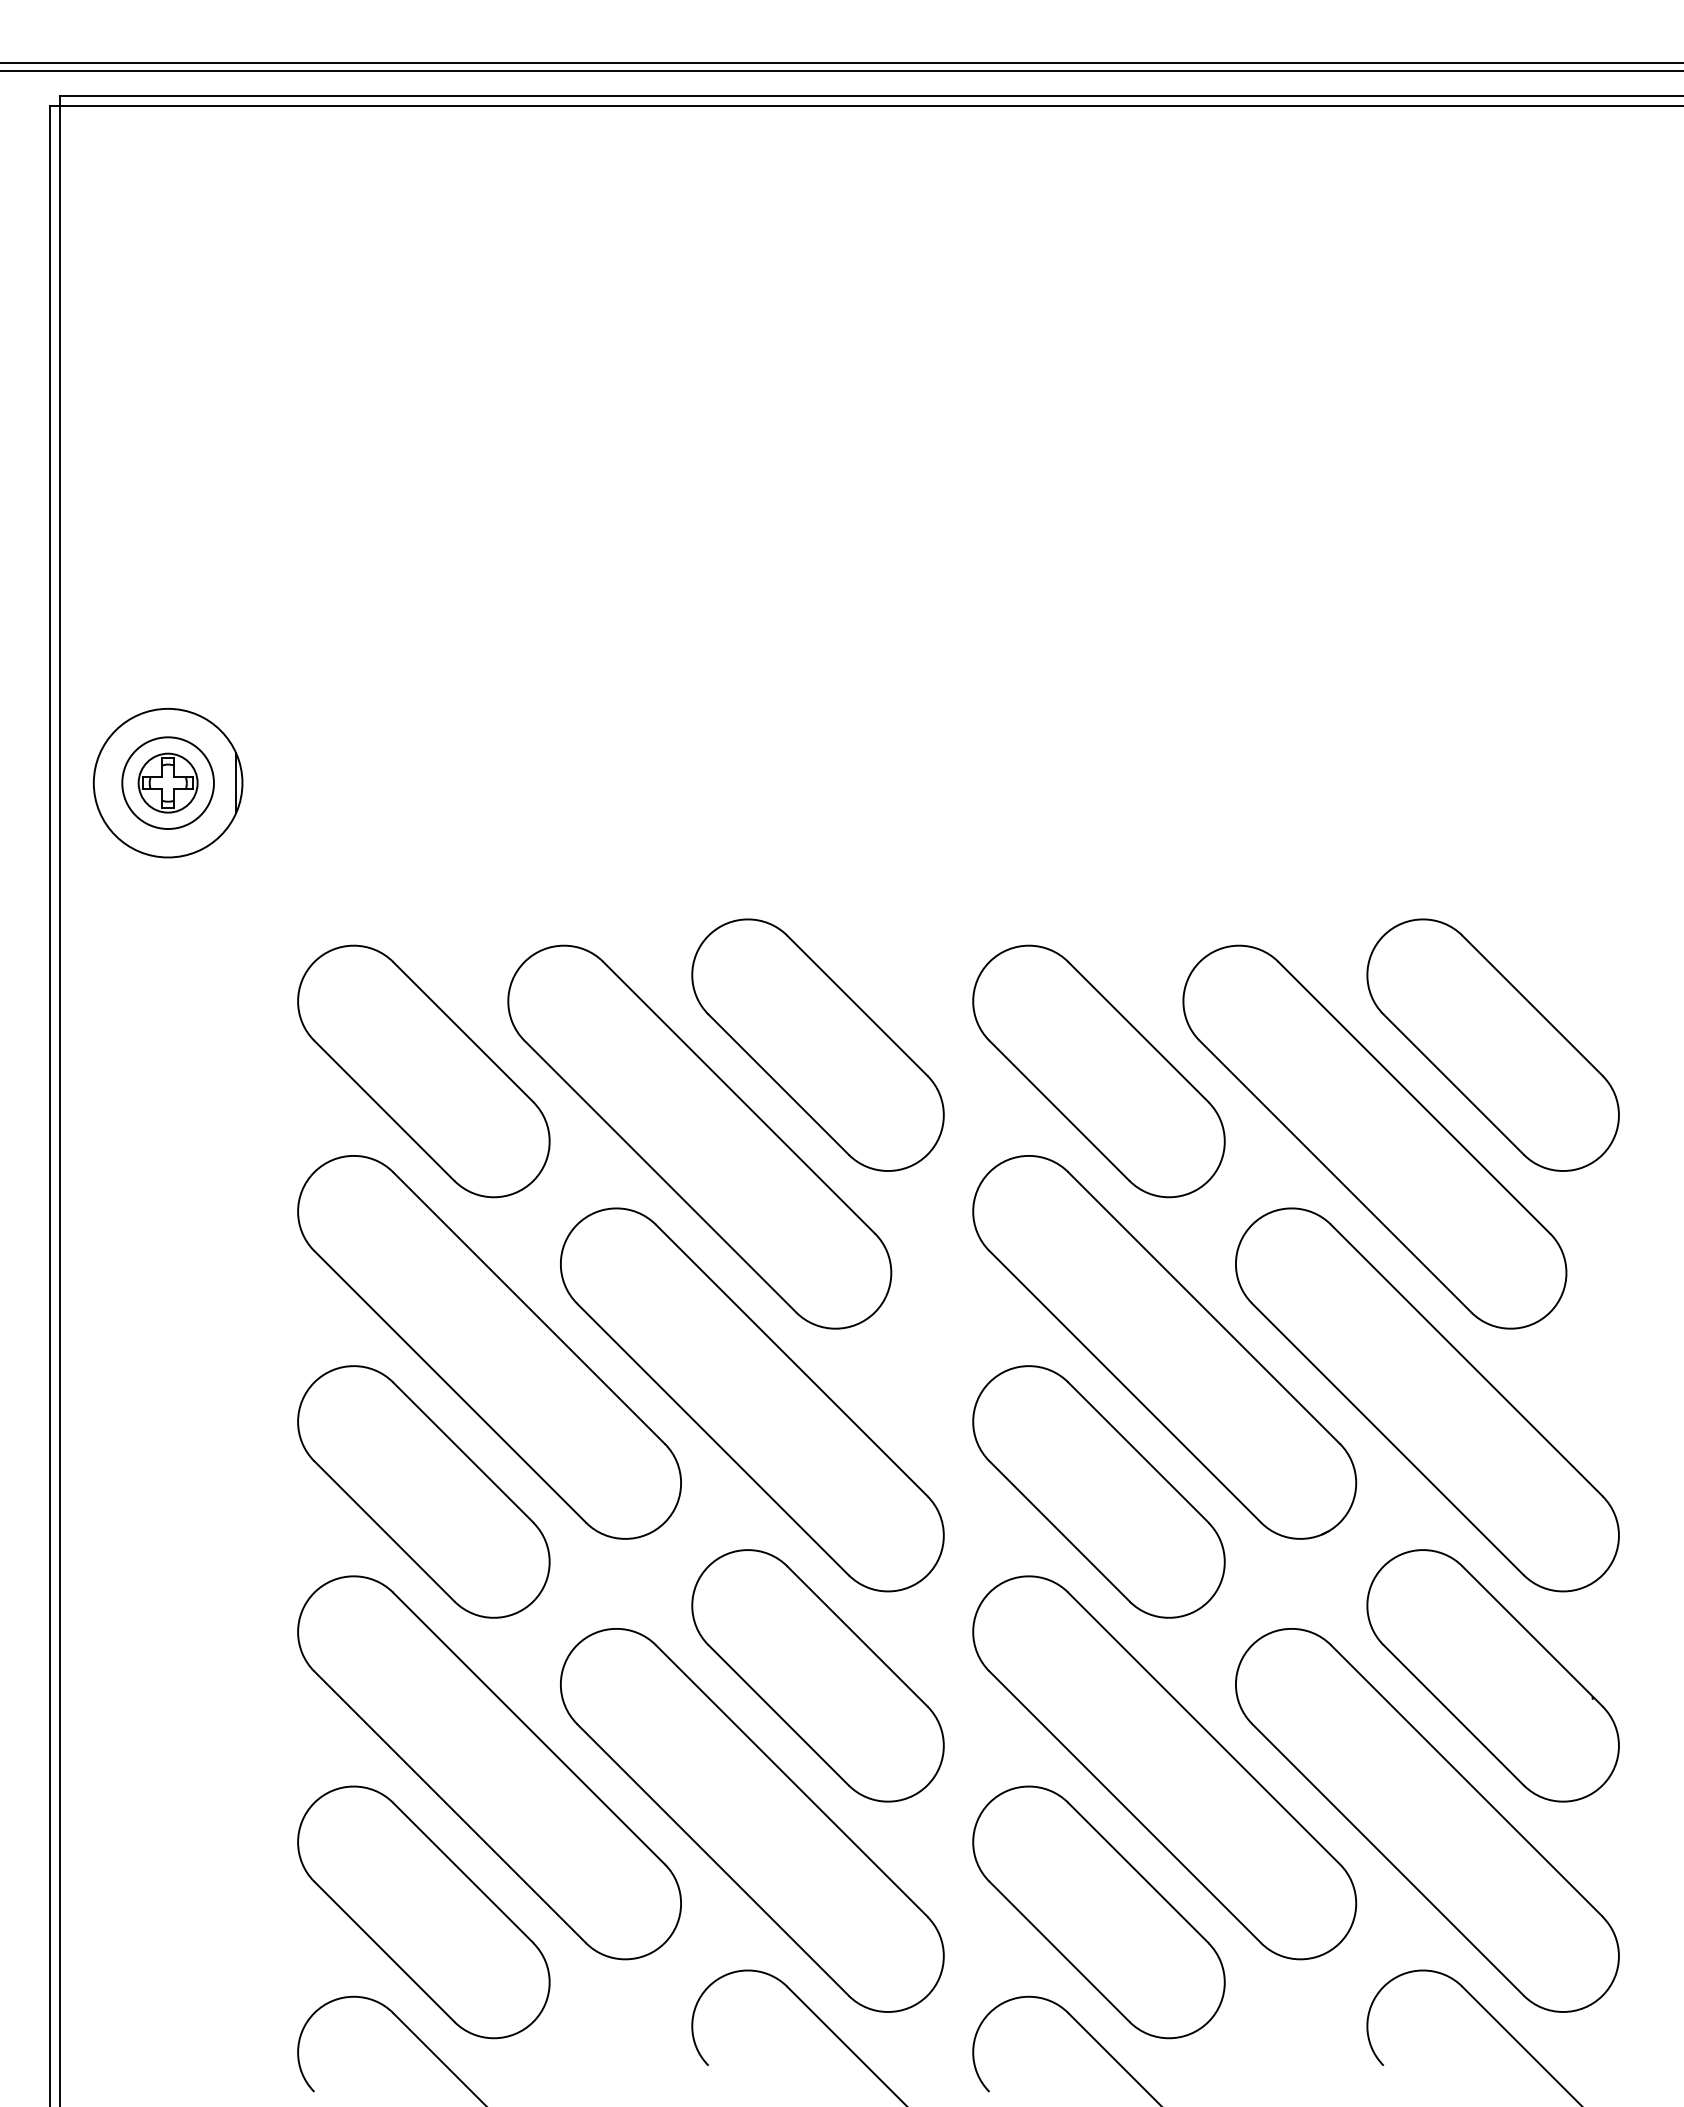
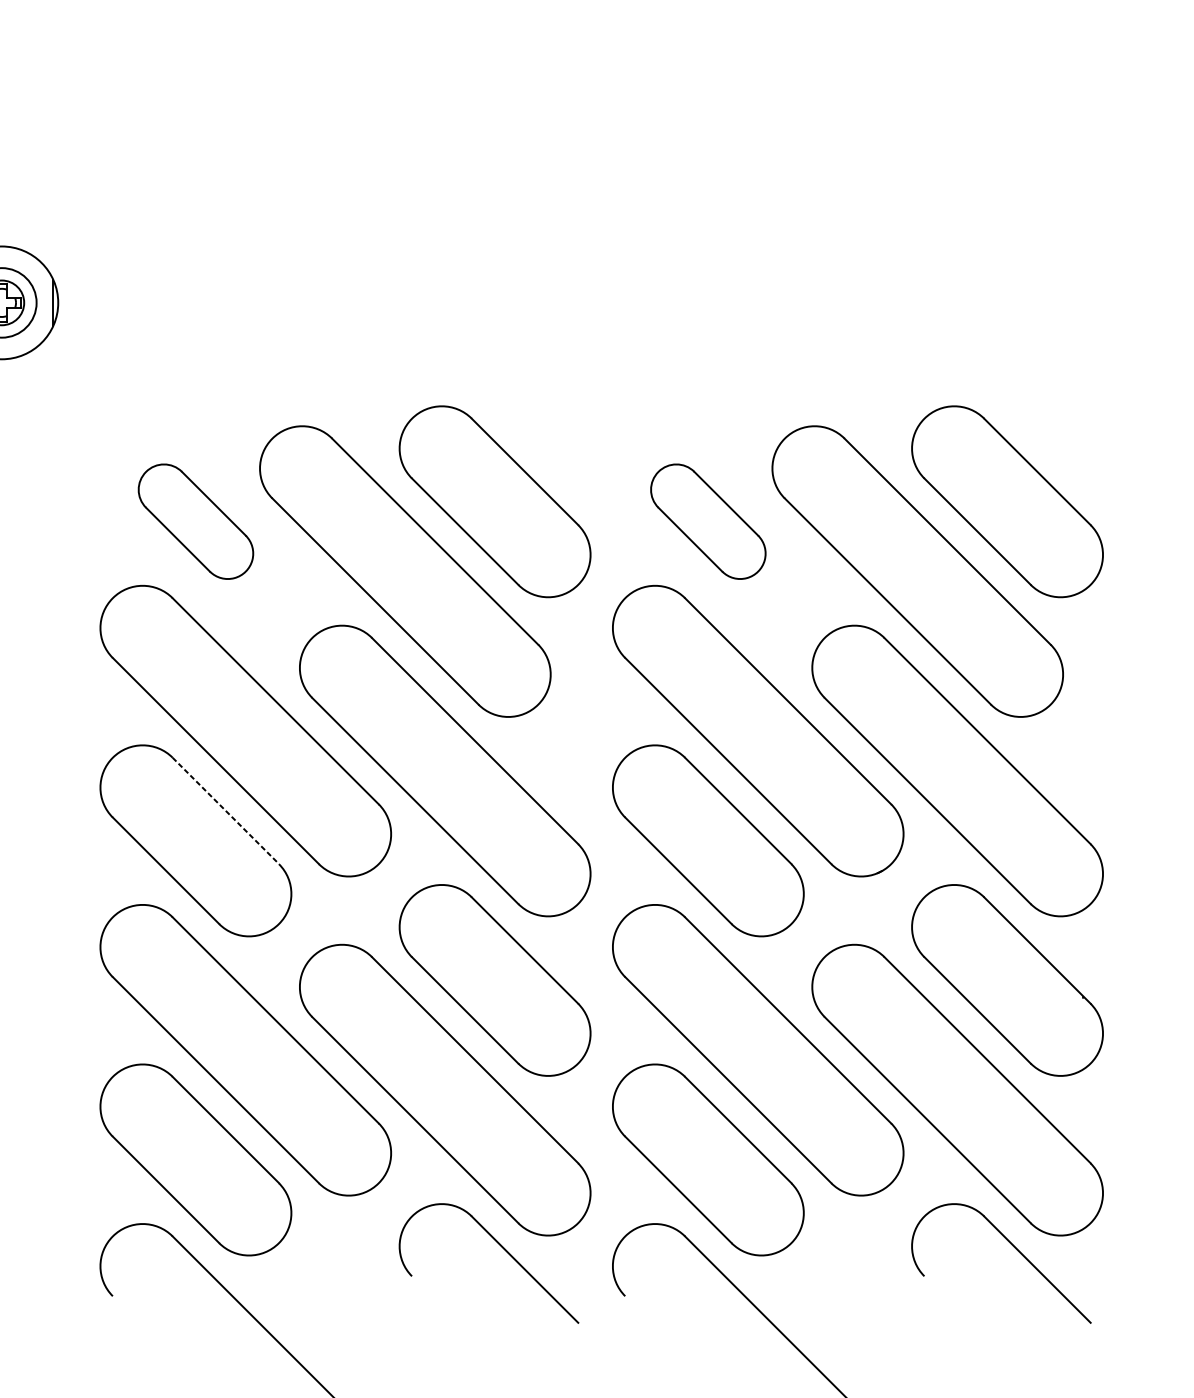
part: (423, 1071) -> (195, 521), size x0.6
part: (1098, 1071) -> (707, 521), size x0.6
line: (463, 1452) -> (226, 810), solid -> dashed

